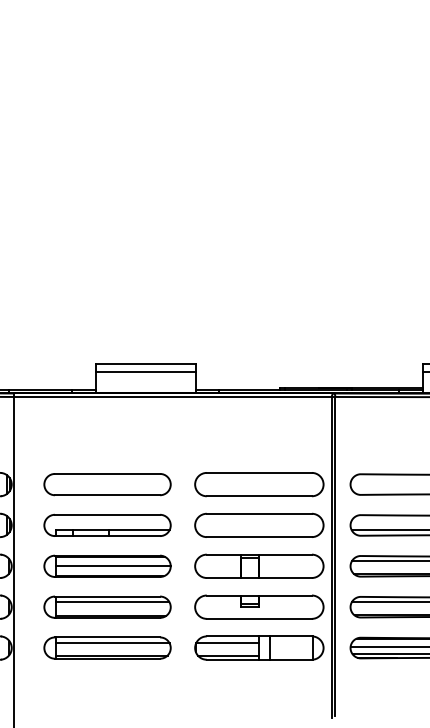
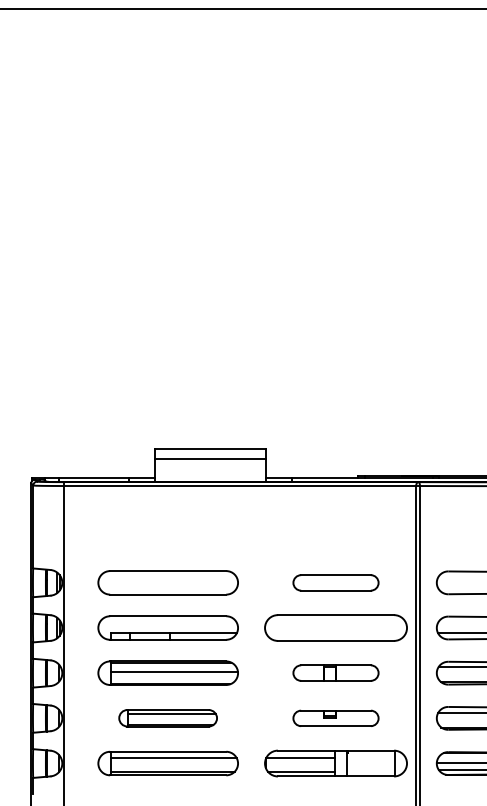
part: (258, 484) -> (335, 582), size x0.6
part: (258, 565) -> (335, 672), size x0.6
part: (106, 606) -> (167, 717), size x0.7
part: (258, 607) -> (335, 718), size x0.6

